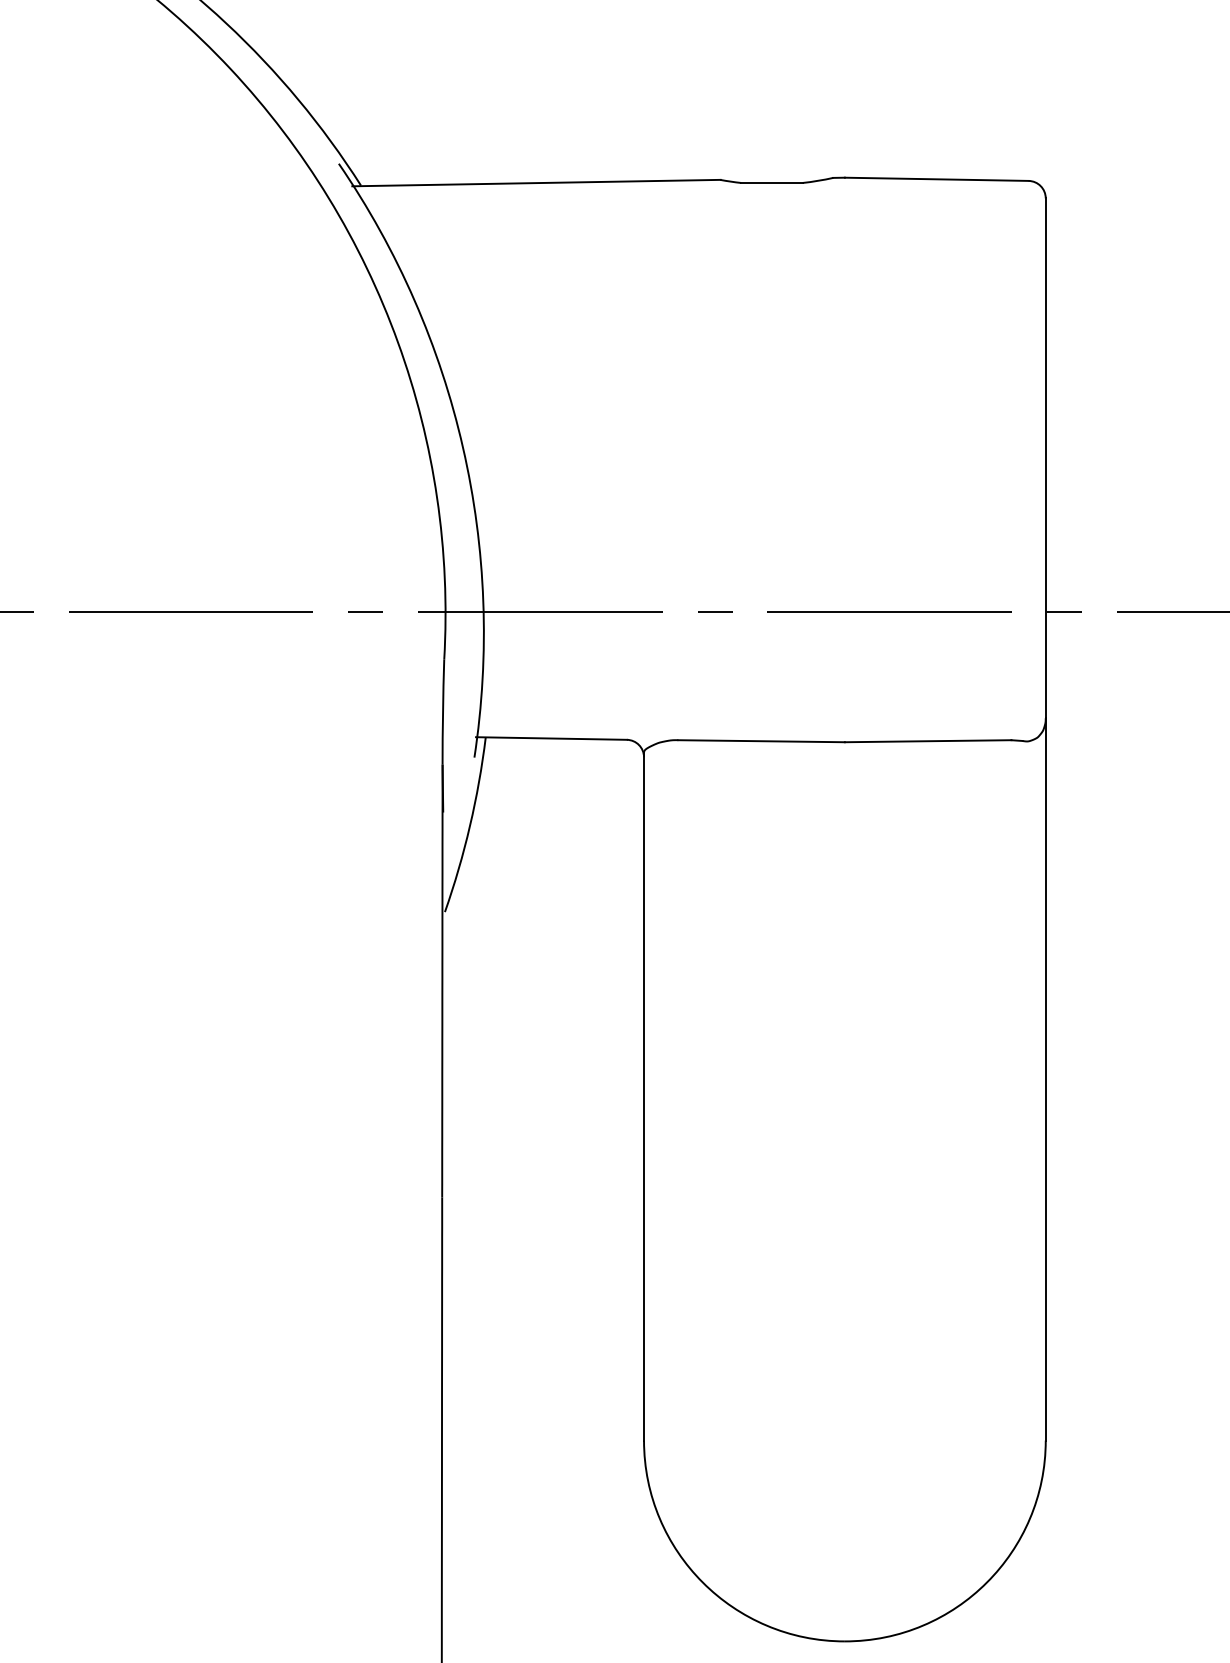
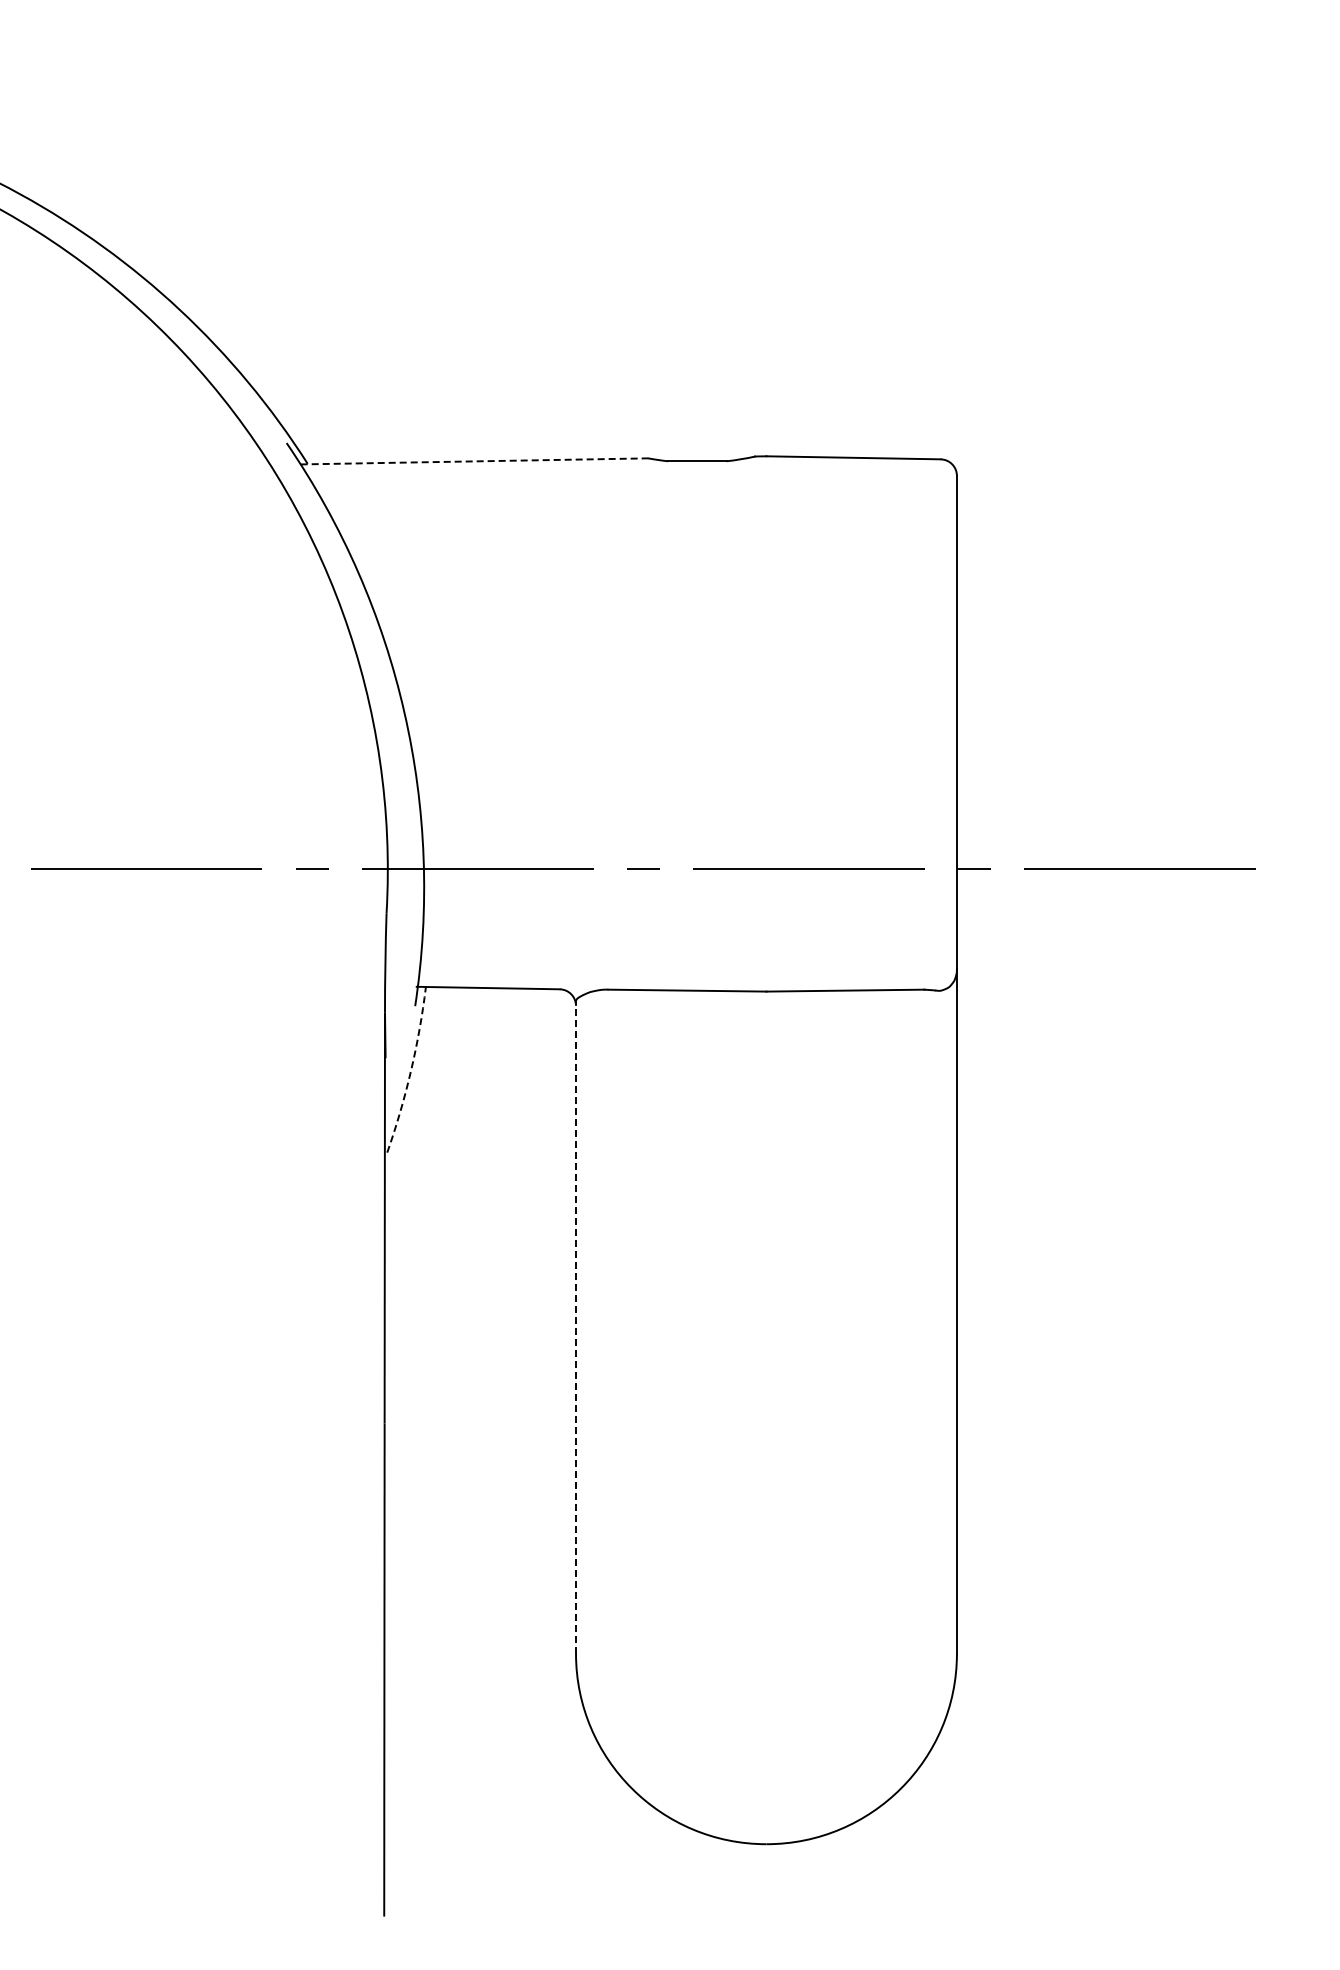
line: (536, 183) -> (474, 461), solid -> dashed
arc: (470, 825) -> (411, 1070), solid -> dashed
line: (644, 1096) -> (576, 1327), solid -> dashed

